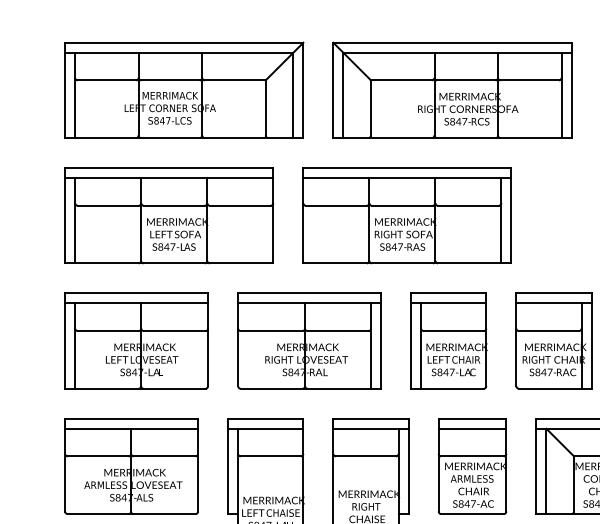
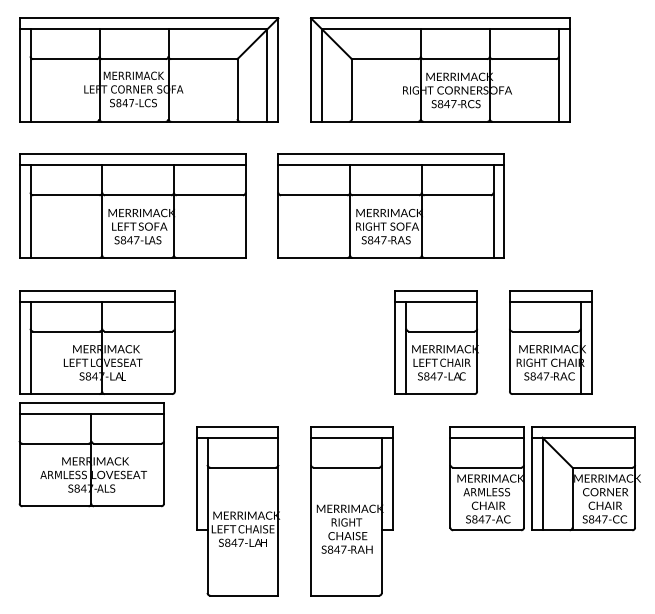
part: (308, 341) -> (284, 342), removed
part: (131, 466) -> (91, 454), moved
part: (471, 466) -> (486, 478), moved

